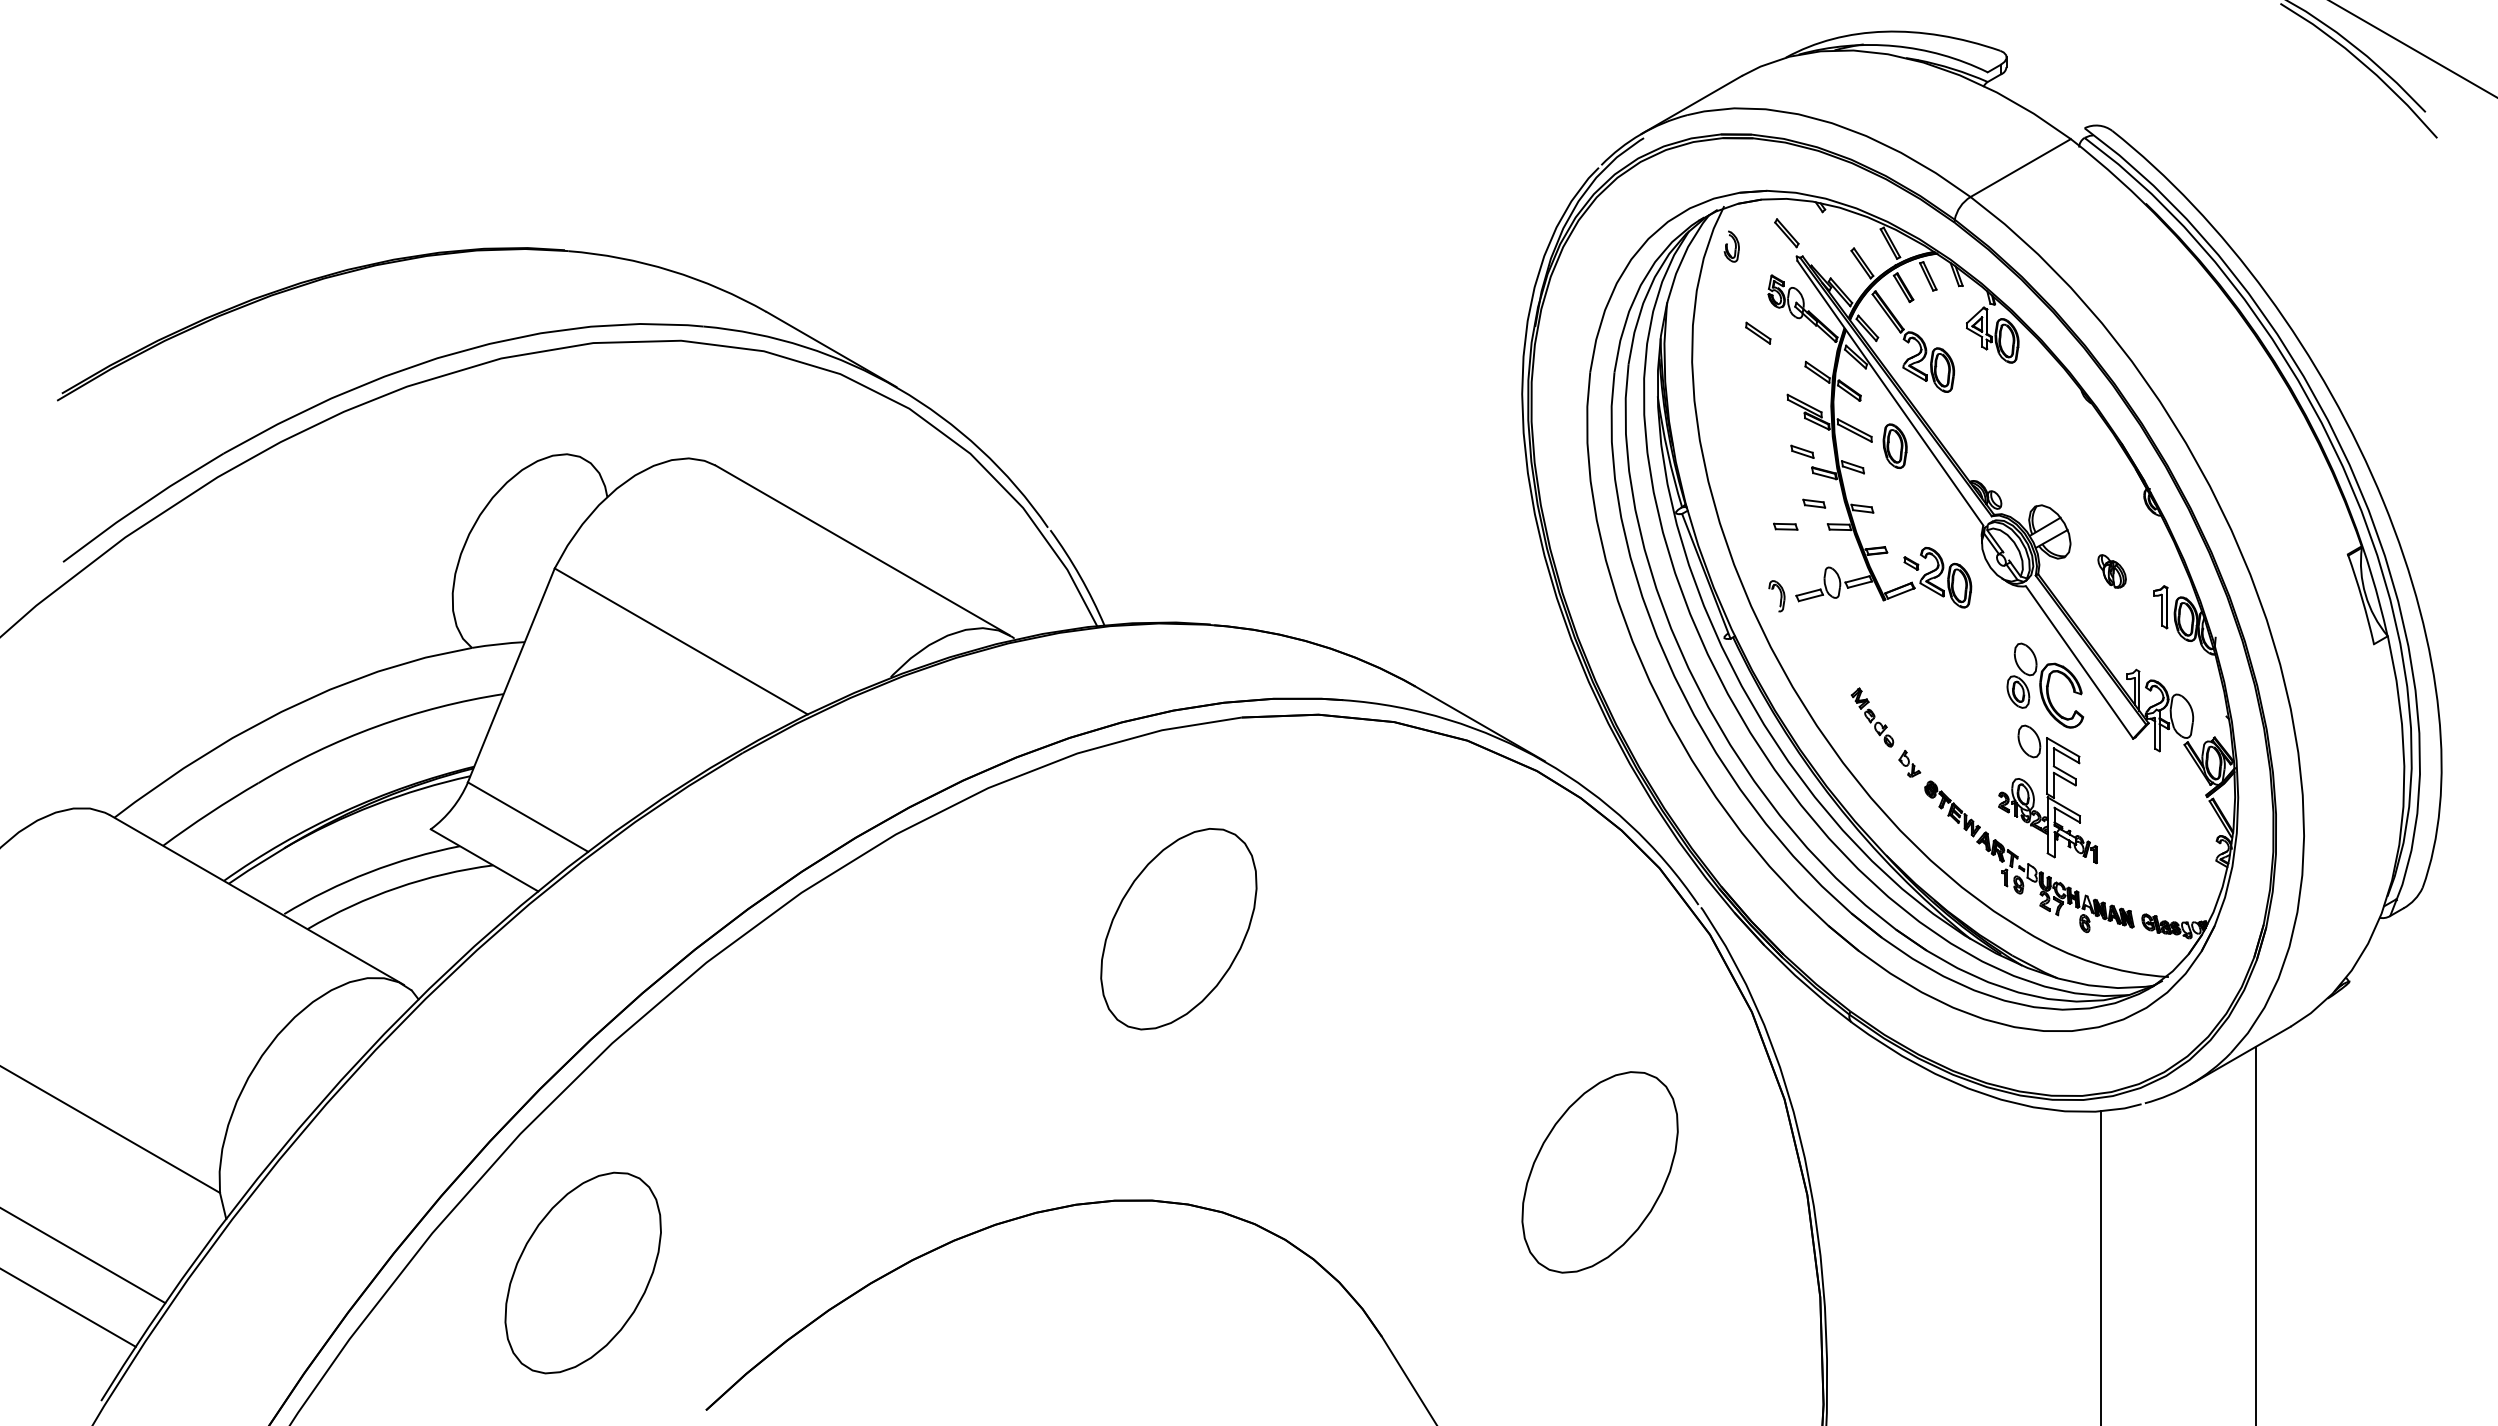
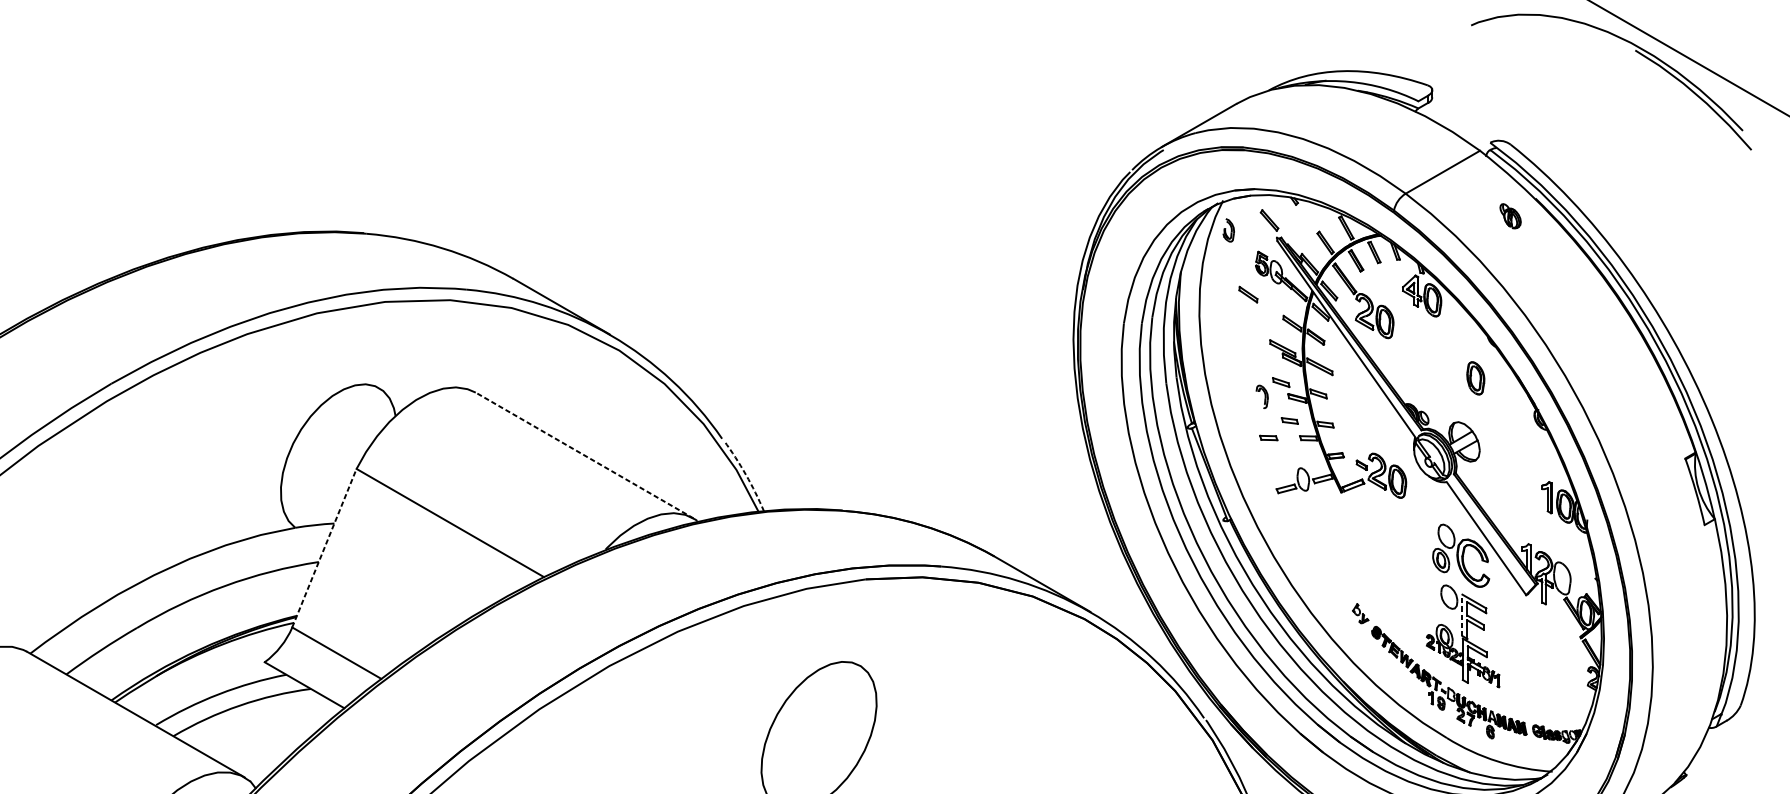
part: (1894, 445) -> (1475, 377), moved
line: (862, 550) -> (584, 455), solid -> dashed
part: (2111, 571) -> (1510, 216), moved
arc: (1080, 576) -> (746, 474), solid -> dashed
part: (1776, 596) -> (1261, 397), moved
line: (511, 674) -> (324, 547), solid -> dashed
part: (1872, 717) -> (1333, 579), removed
line: (2047, 766) -> (1462, 615), solid -> dashed

